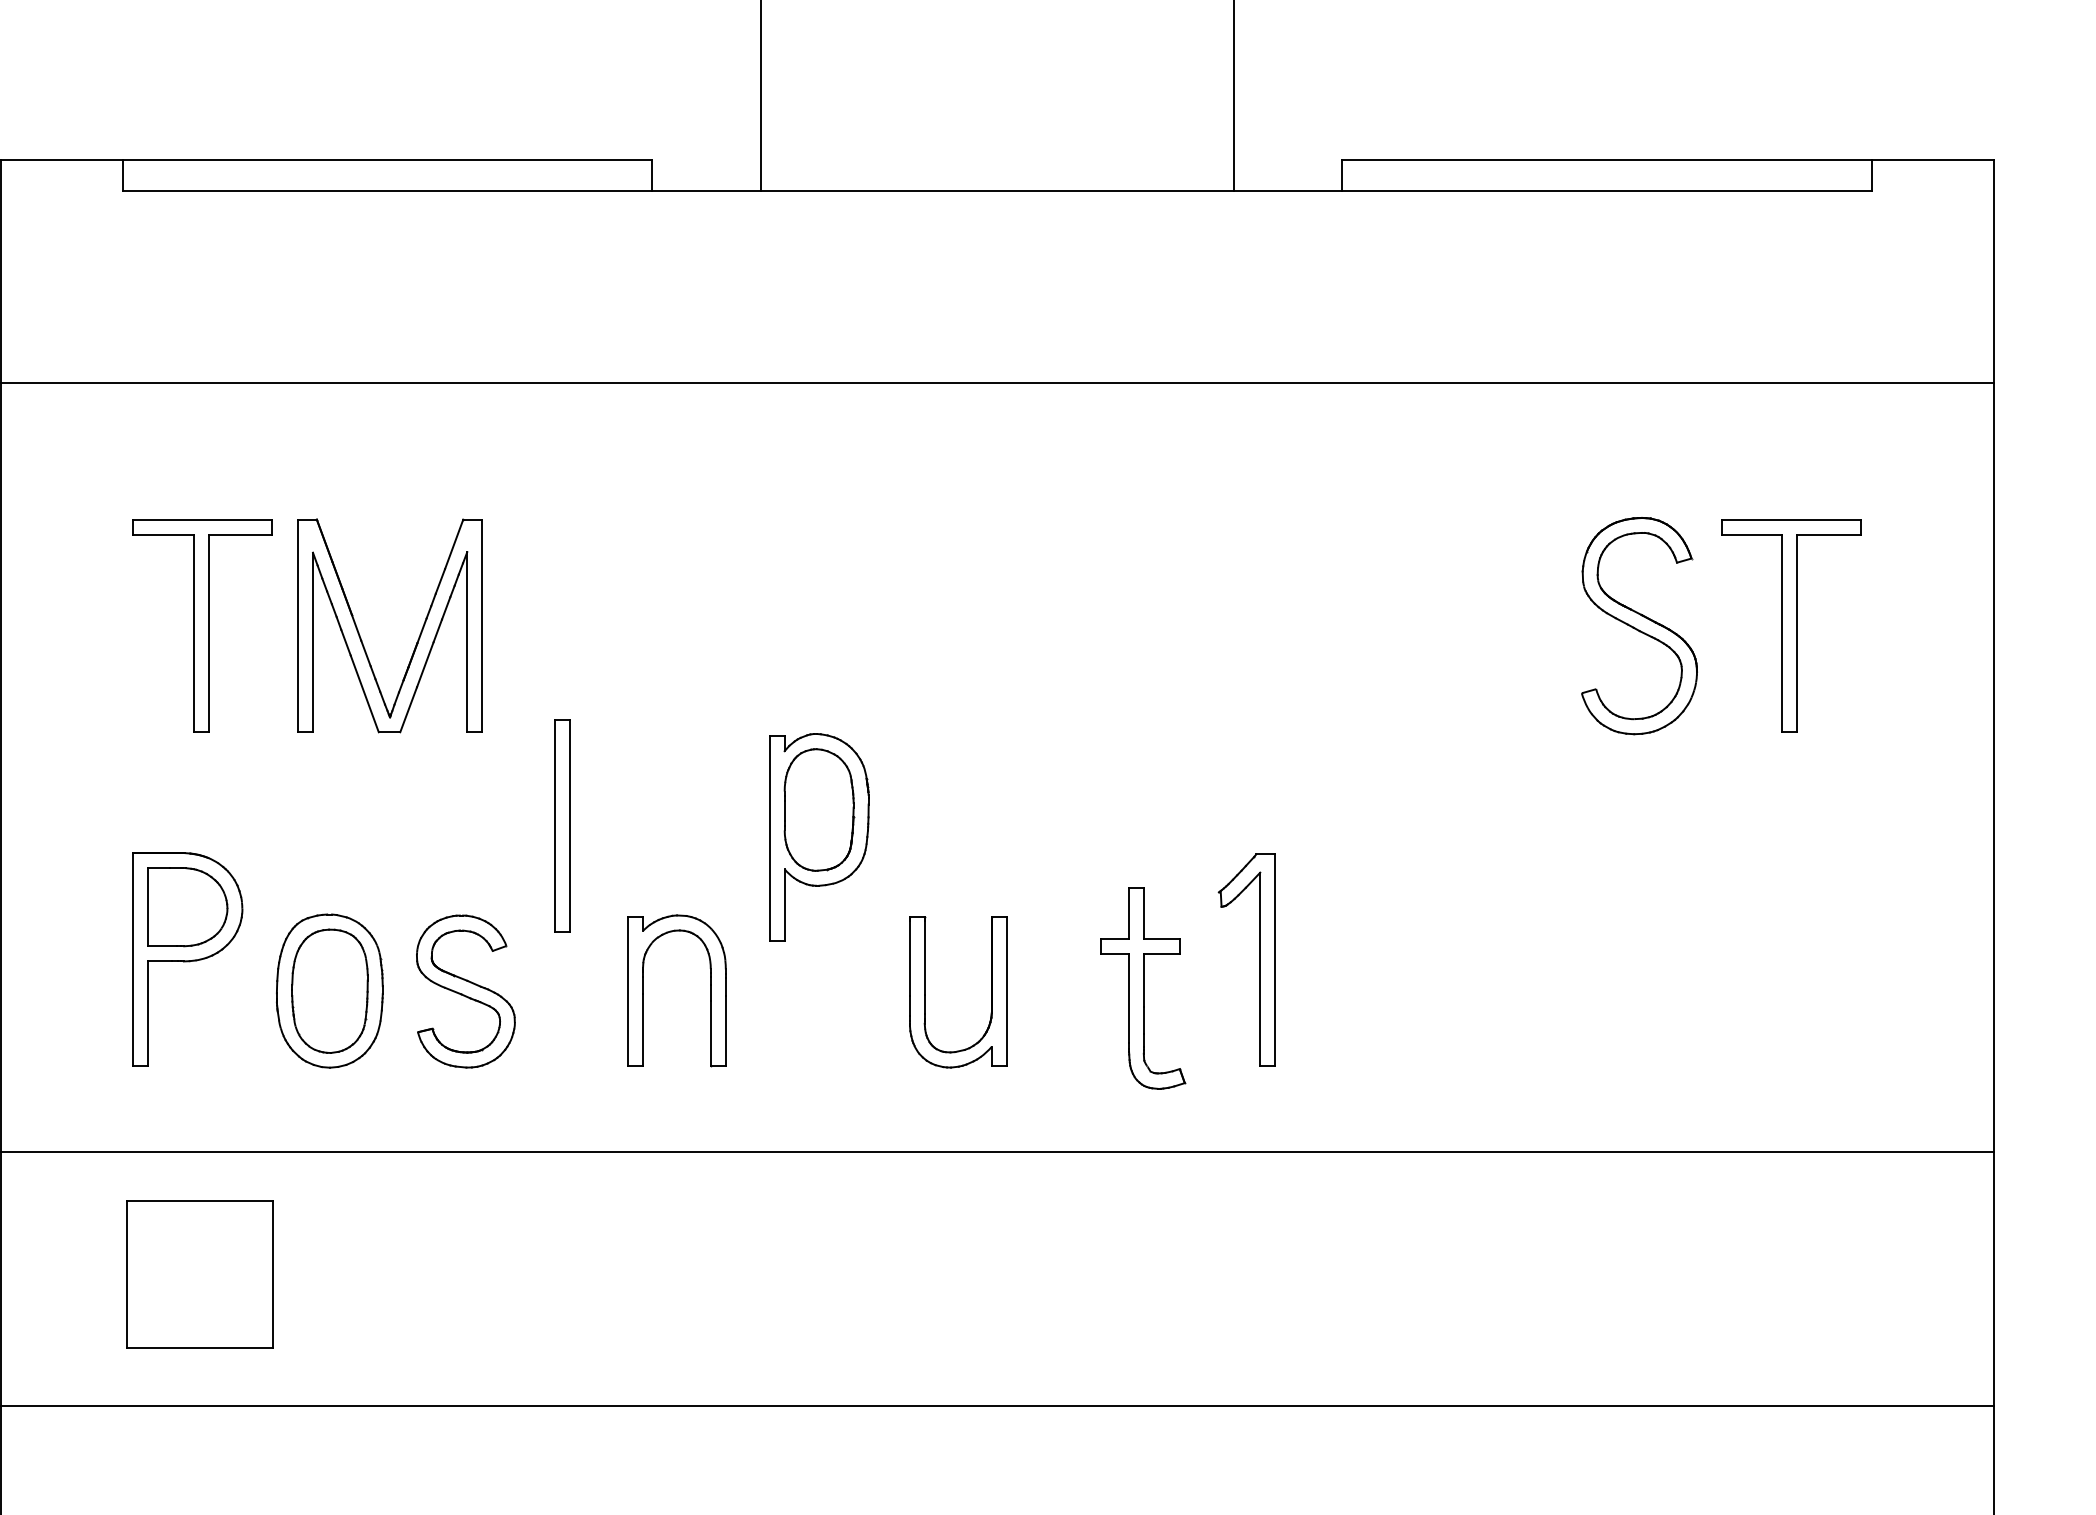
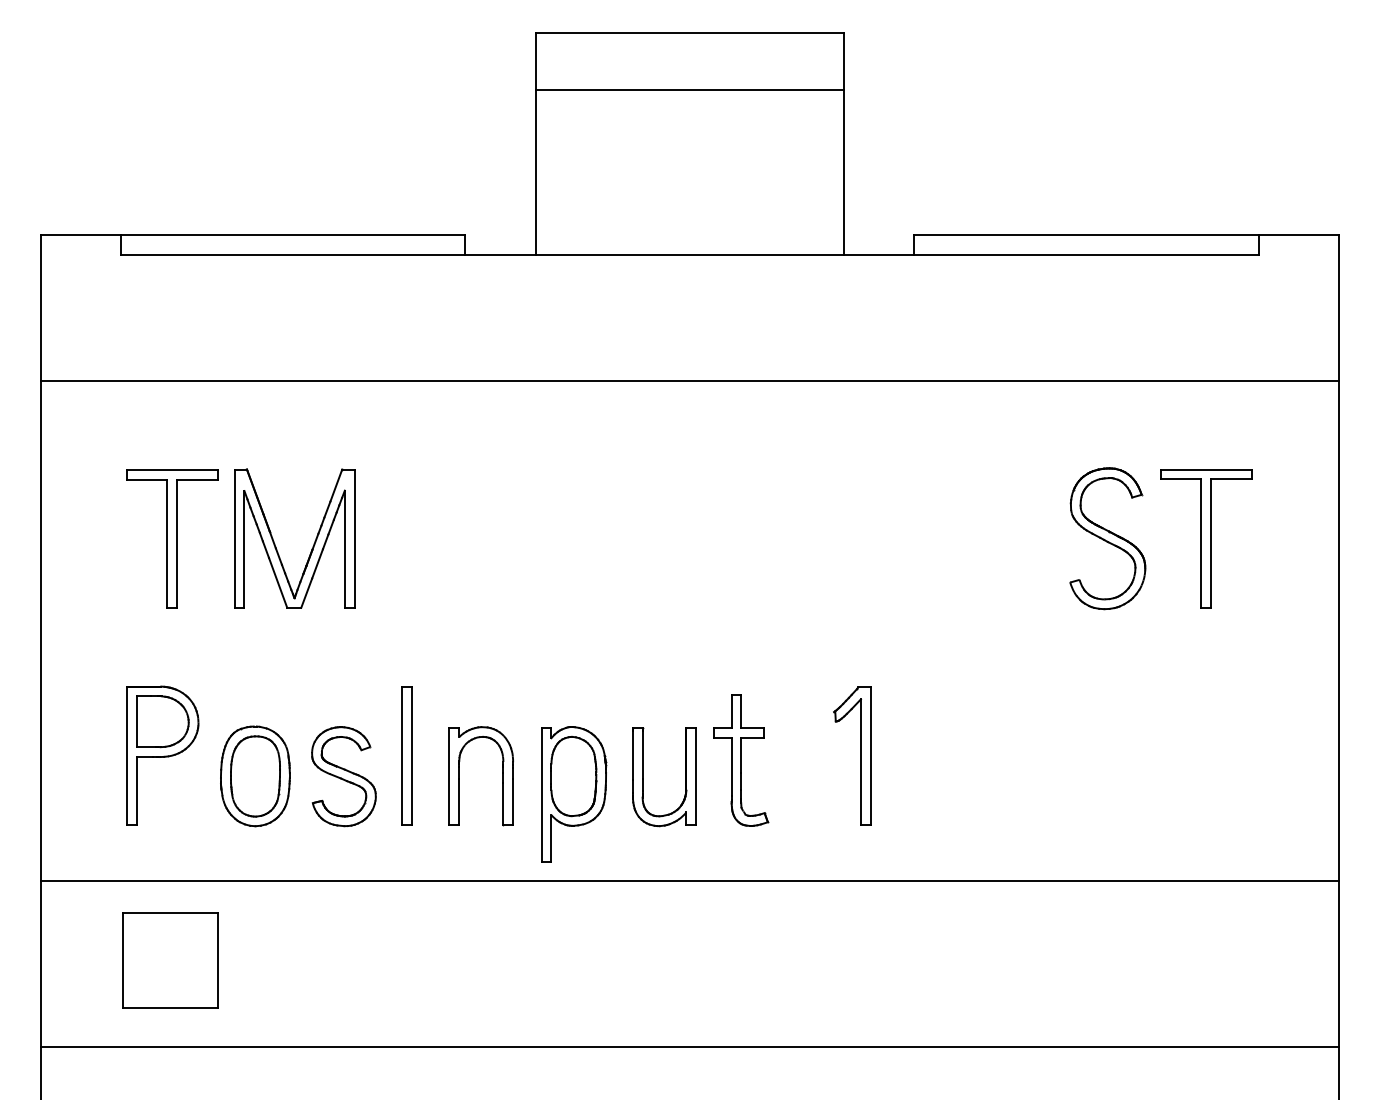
part: (561, 825) -> (406, 755), moved
part: (820, 837) -> (574, 794), moved
part: (1144, 988) -> (741, 760), moved

